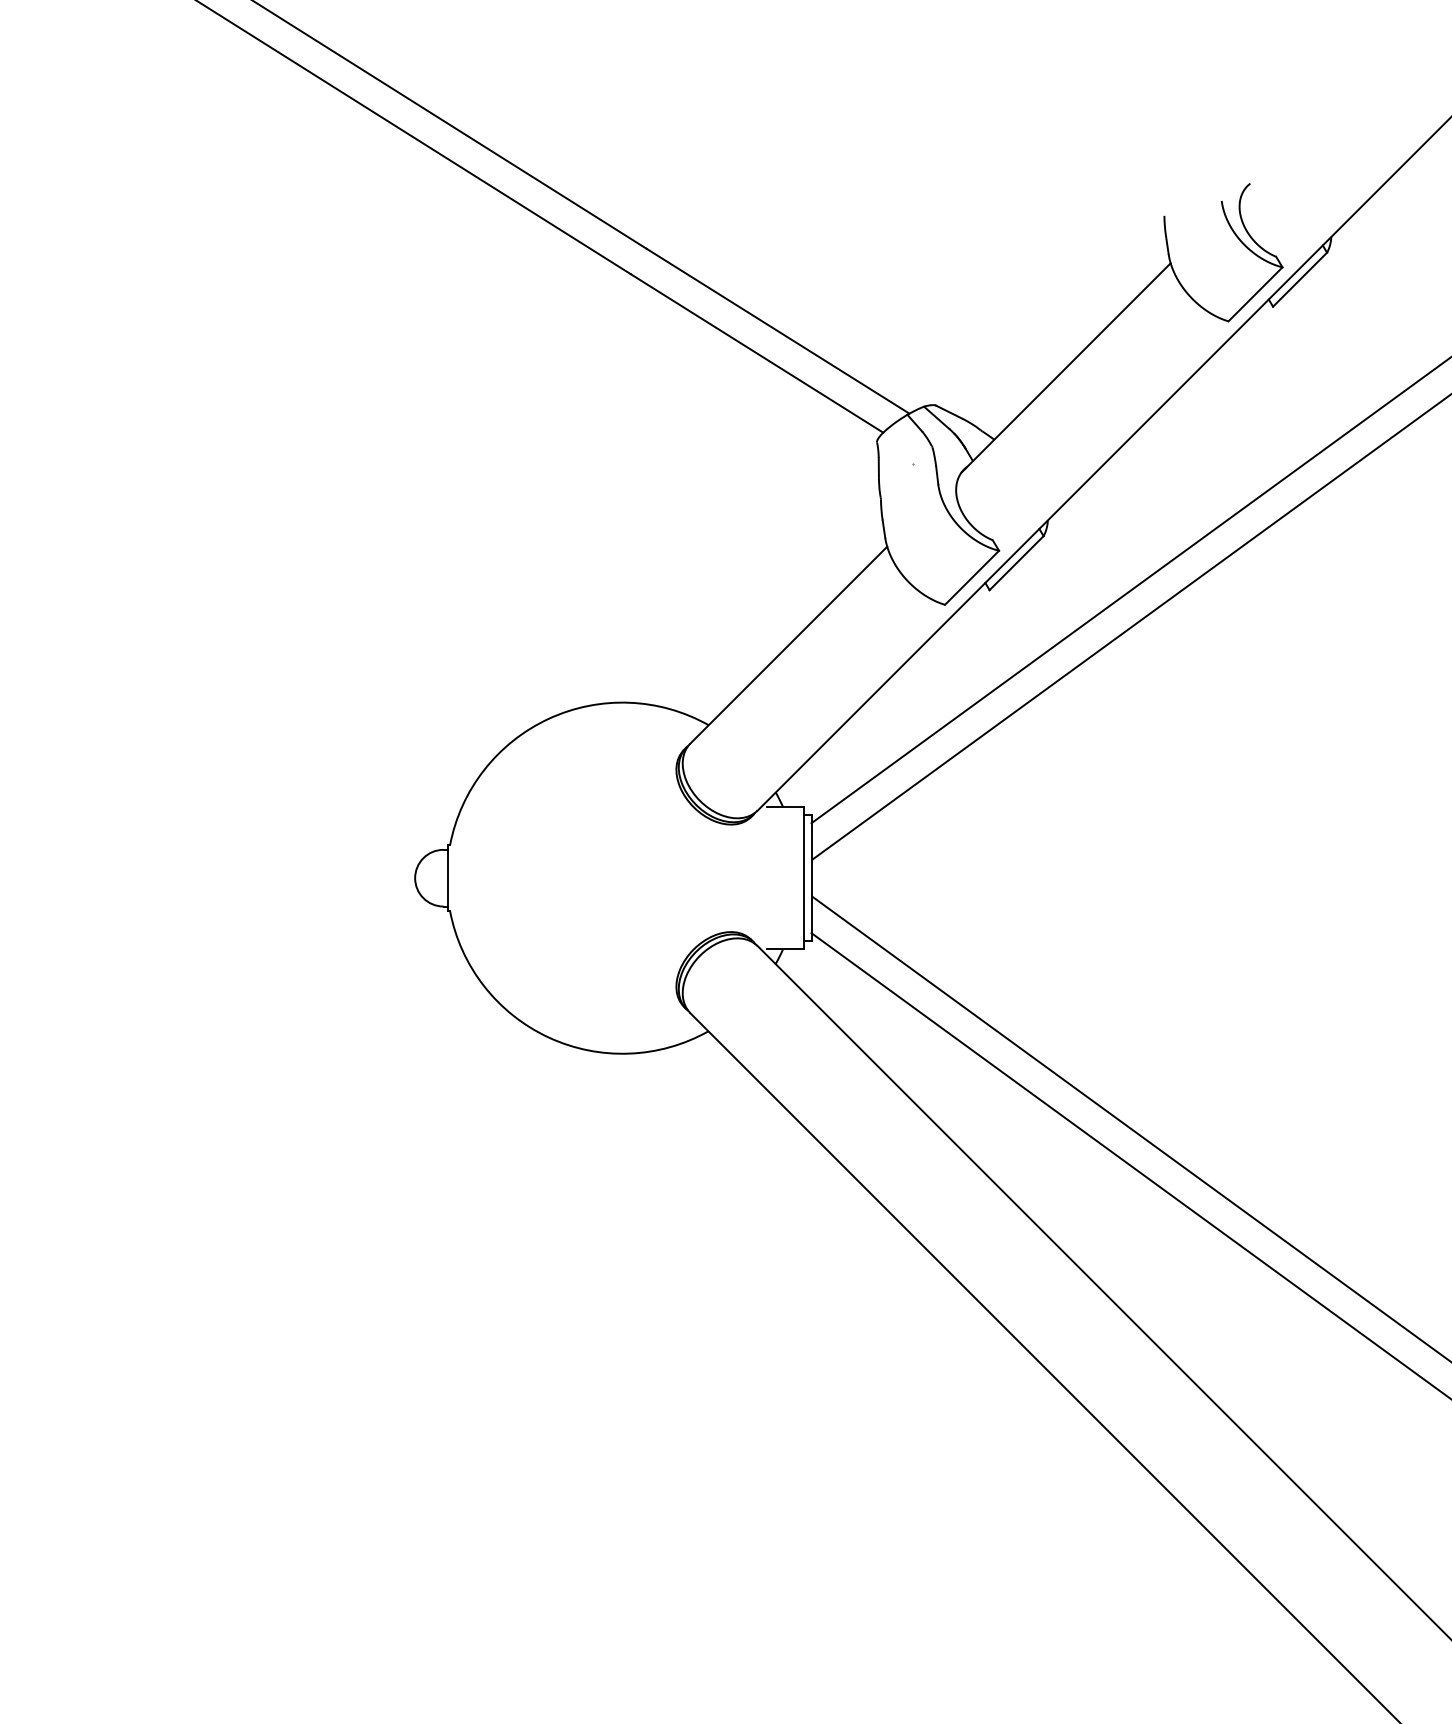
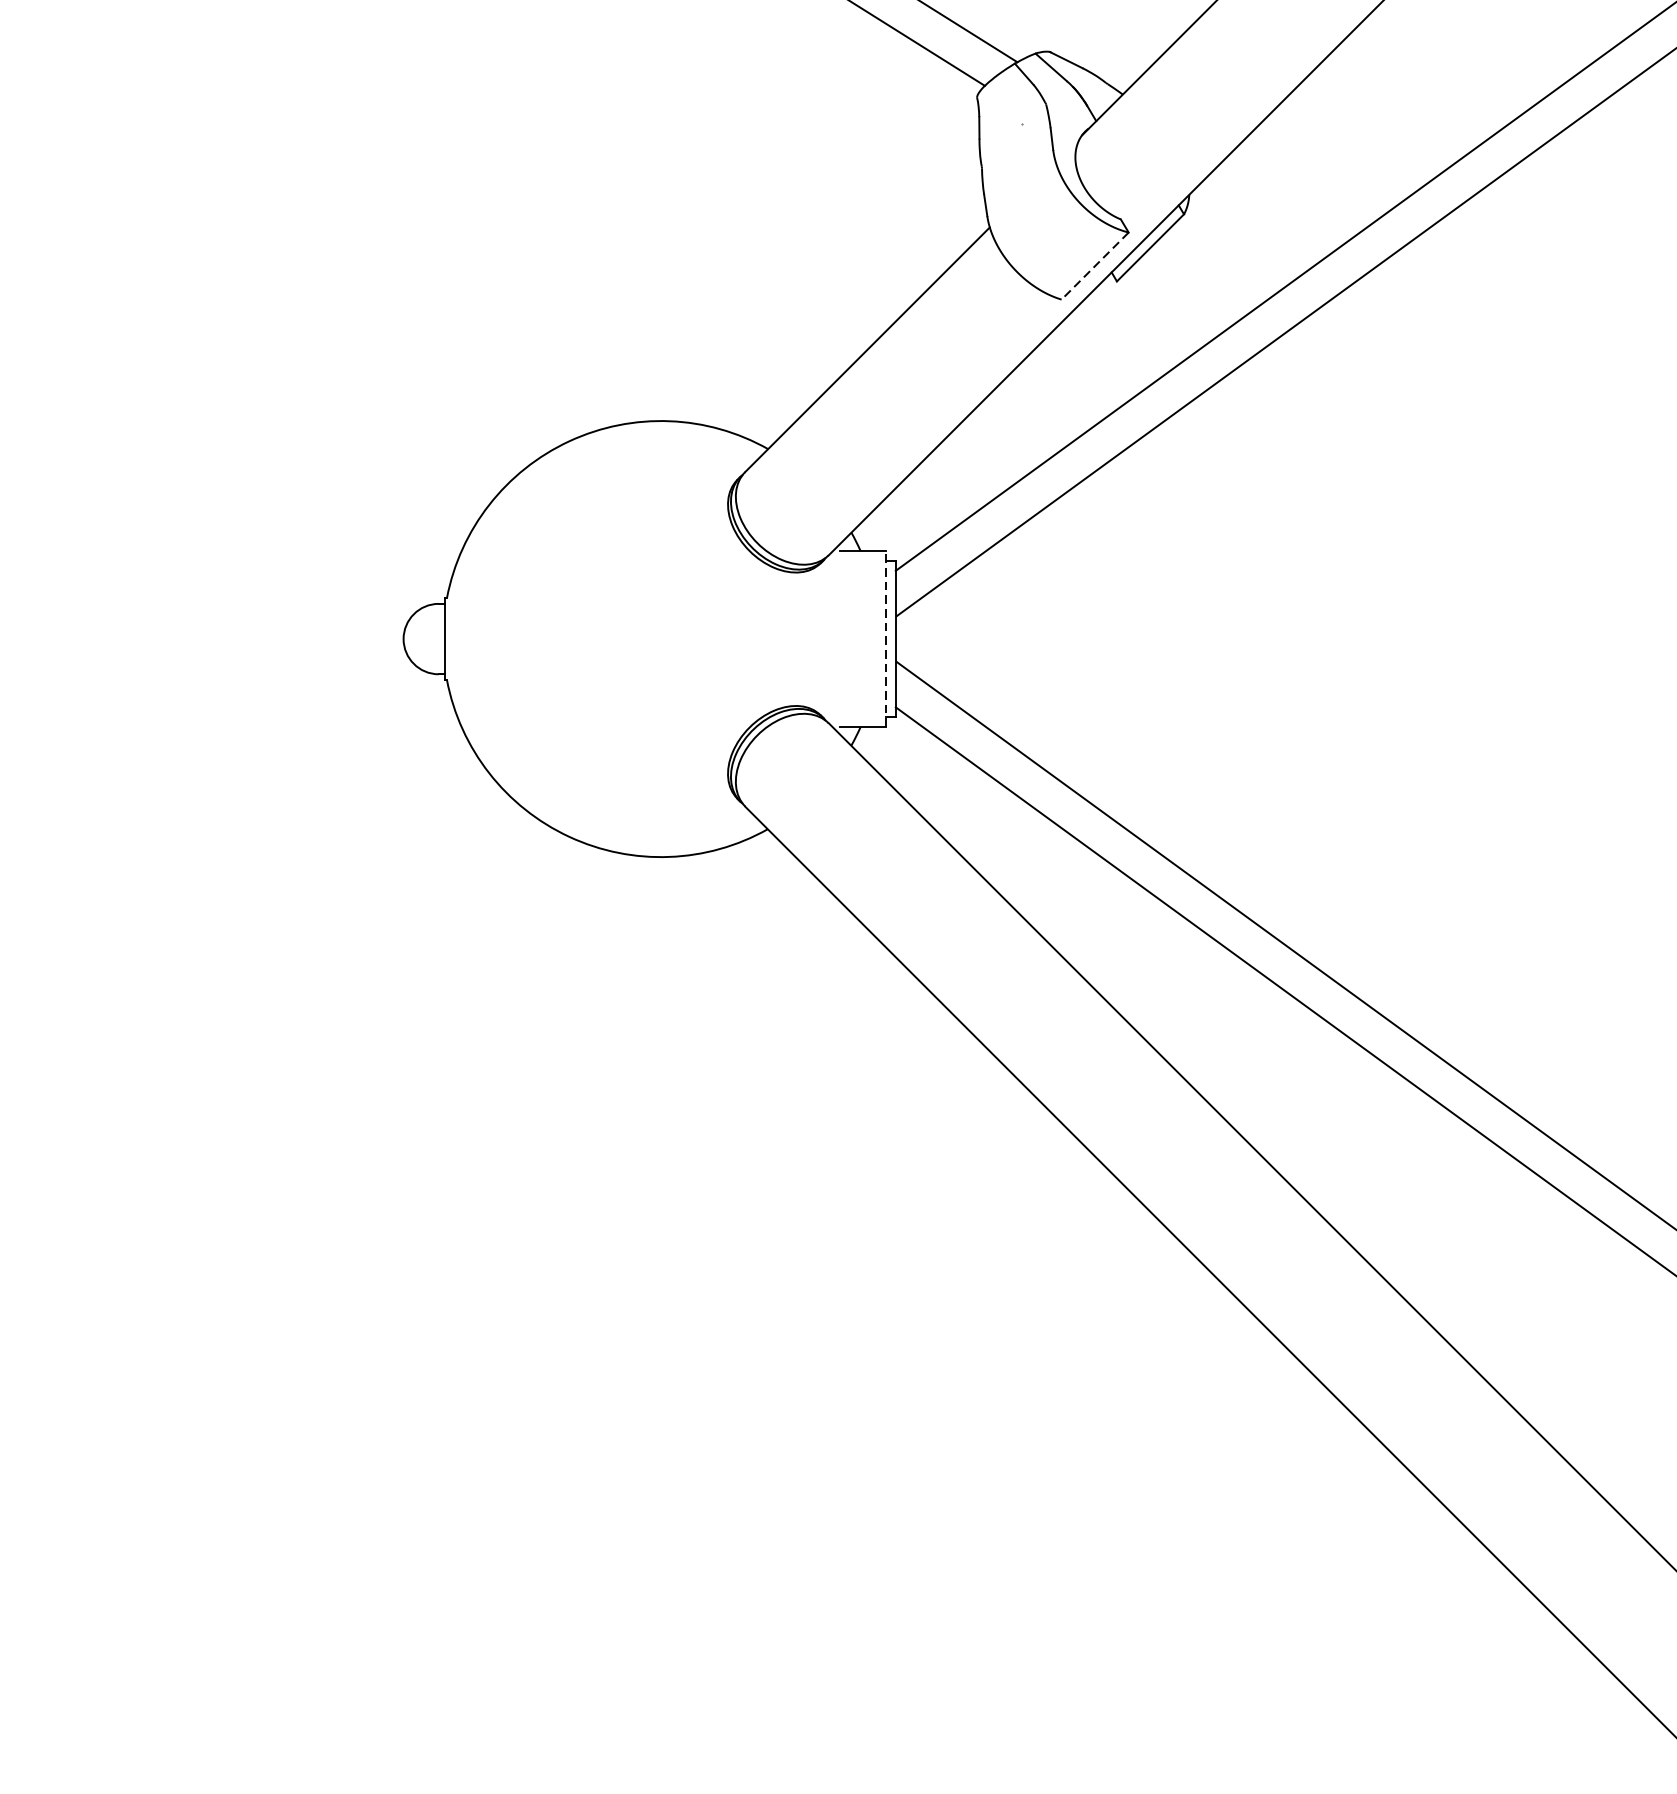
line: (971, 578) -> (1094, 266), solid -> dashed
line: (803, 878) -> (885, 639), solid -> dashed

